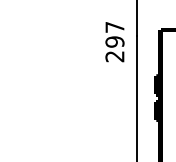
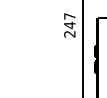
text: (114, 40) -> (69, 24), 297 -> 247

